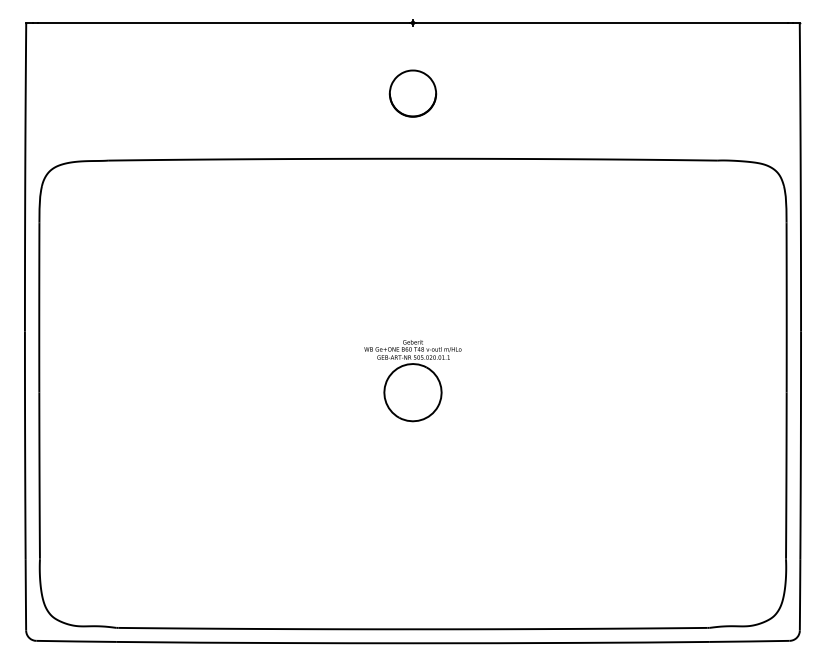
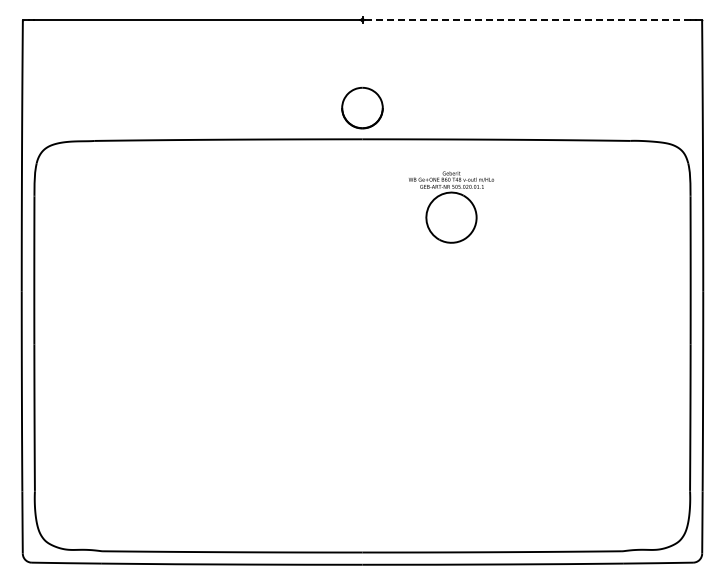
line: (599, 23) -> (526, 20), solid -> dashed
part: (413, 92) -> (362, 107), moved
part: (413, 381) -> (451, 207), moved

